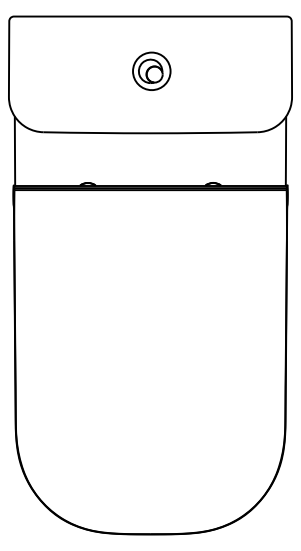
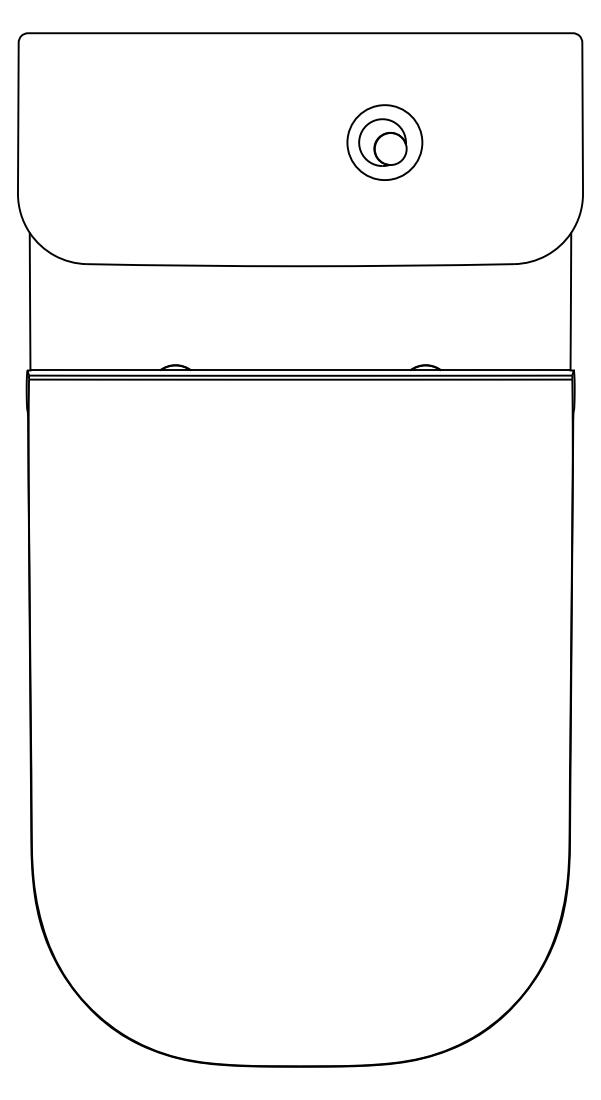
part: (151, 70) -> (384, 140), moved

